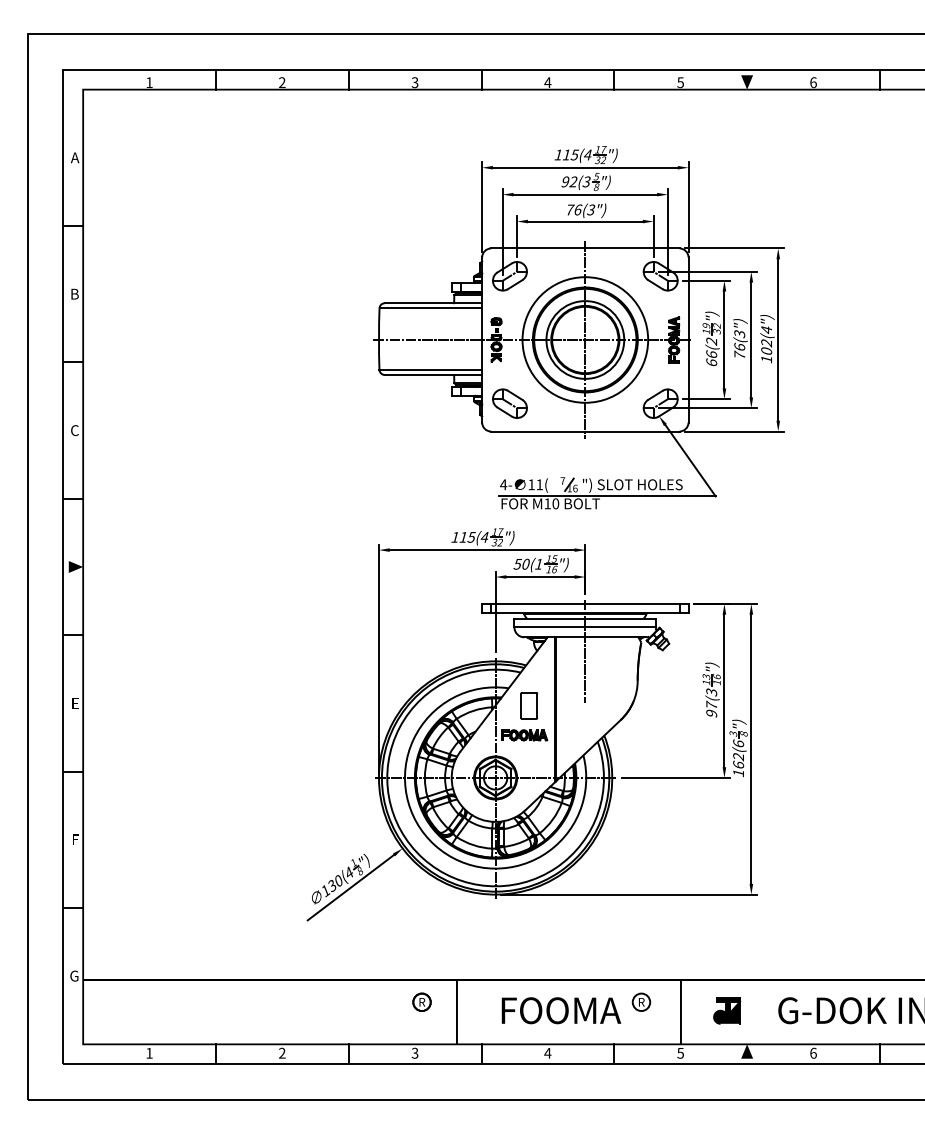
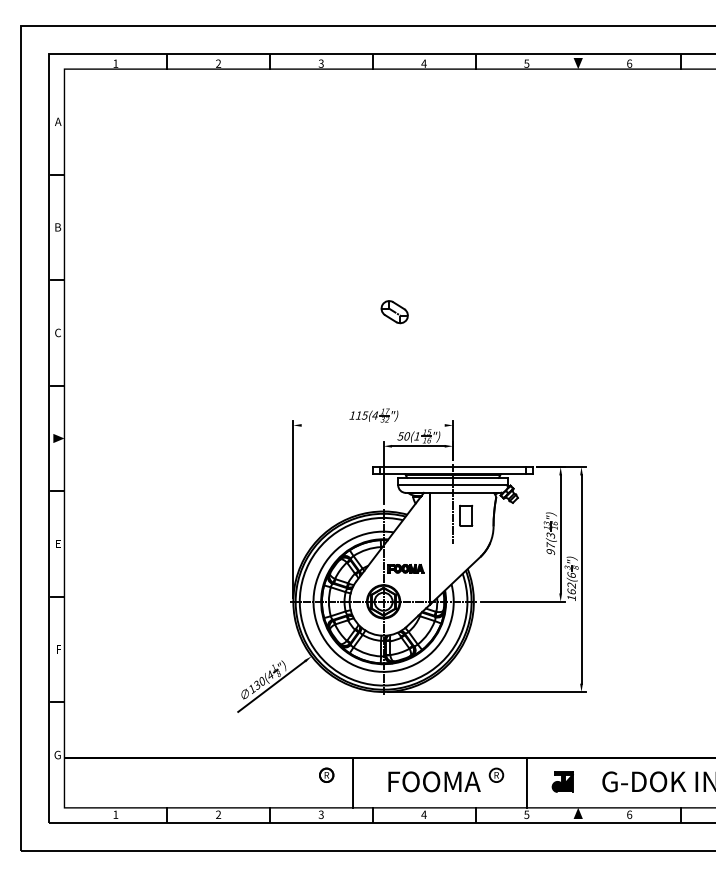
part: (578, 327) -> (447, 253), removed
line: (481, 550) -> (372, 425), removed
part: (529, 705) -> (466, 515), moved

